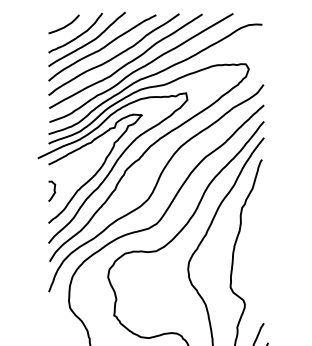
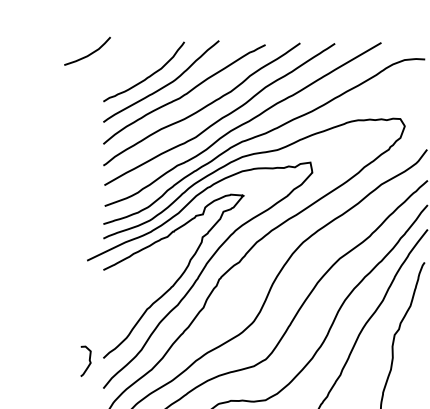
curve: (63, 26) -> (86, 54), moved
curve: (53, 190) -> (88, 360), moved

